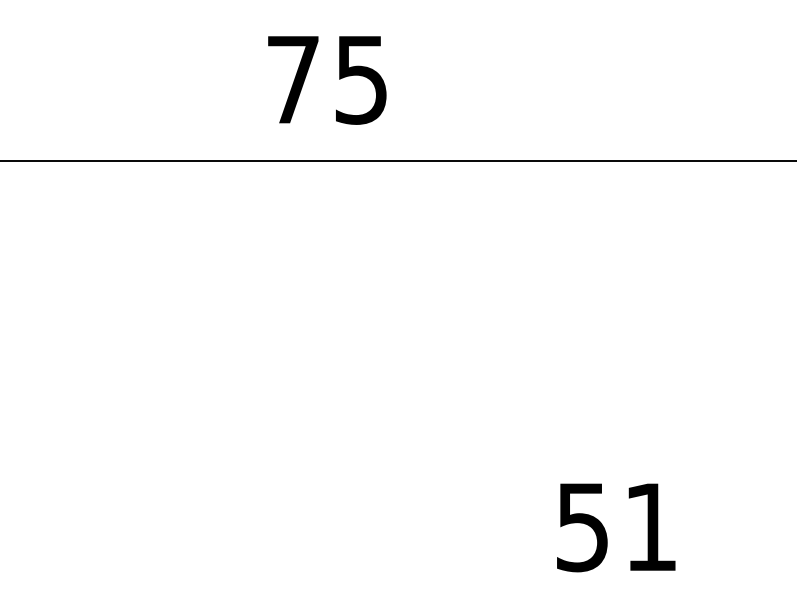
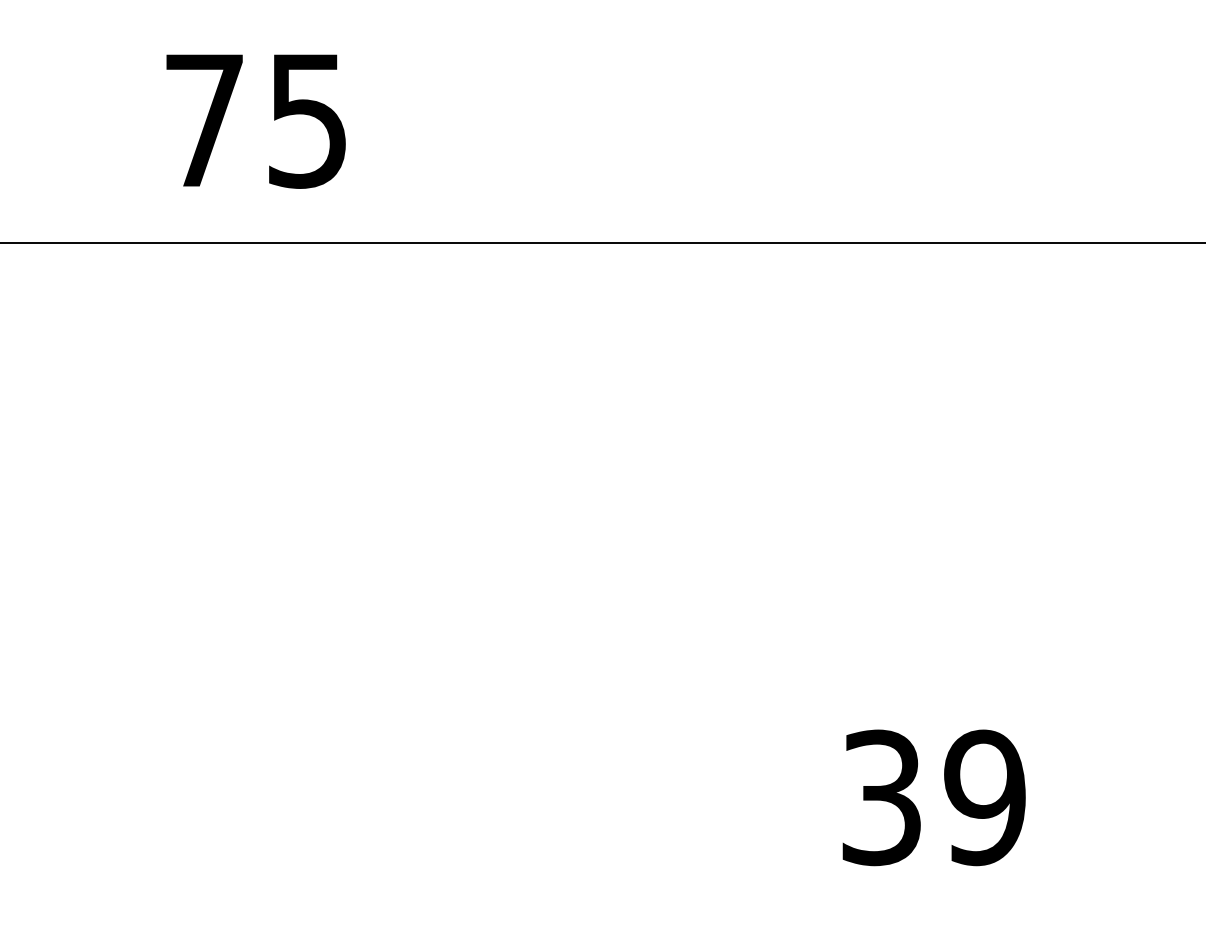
text: (327, 80) -> (256, 121), moved
text: (617, 527) -> (934, 798), 51 -> 39

